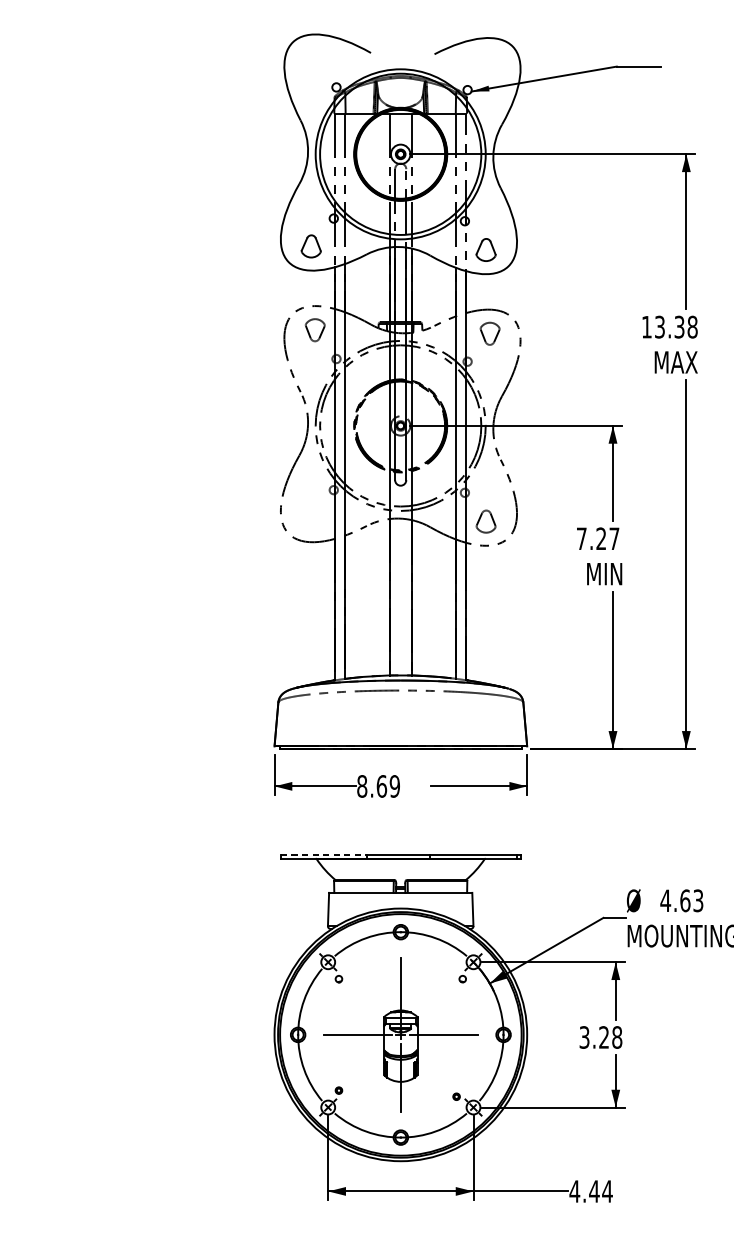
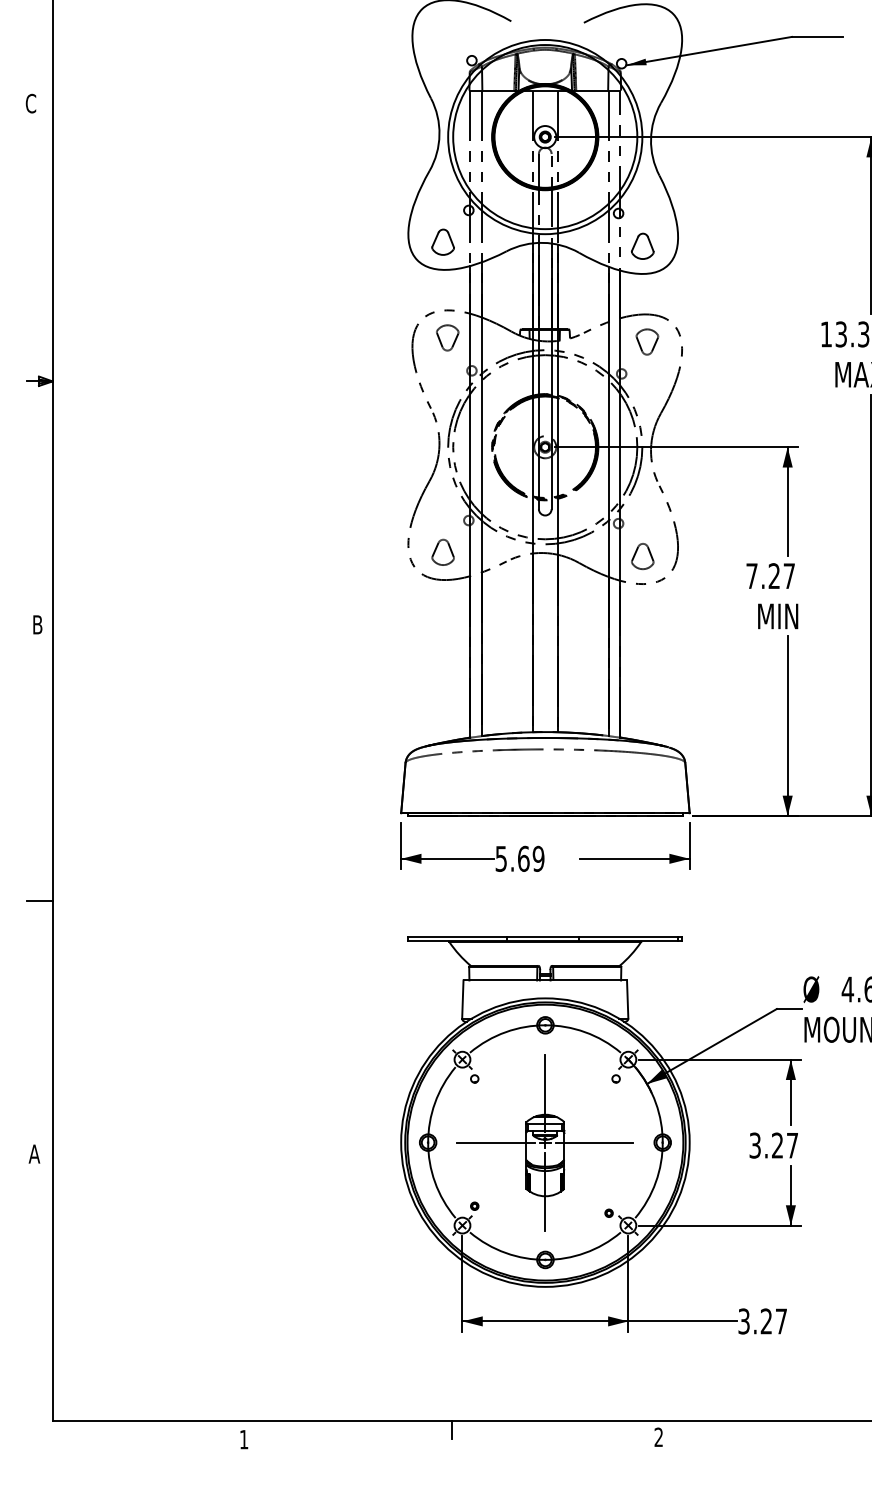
part: (310, 517) -> (442, 551), added
text: (362, 786) -> (501, 858), 8.69 -> 5.69
line: (324, 854) -> (458, 936), dashed -> solid
text: (617, 1037) -> (792, 1145), 3.28 -> 3.27
text: (590, 1191) -> (762, 1321), 4.44 -> 3.27

